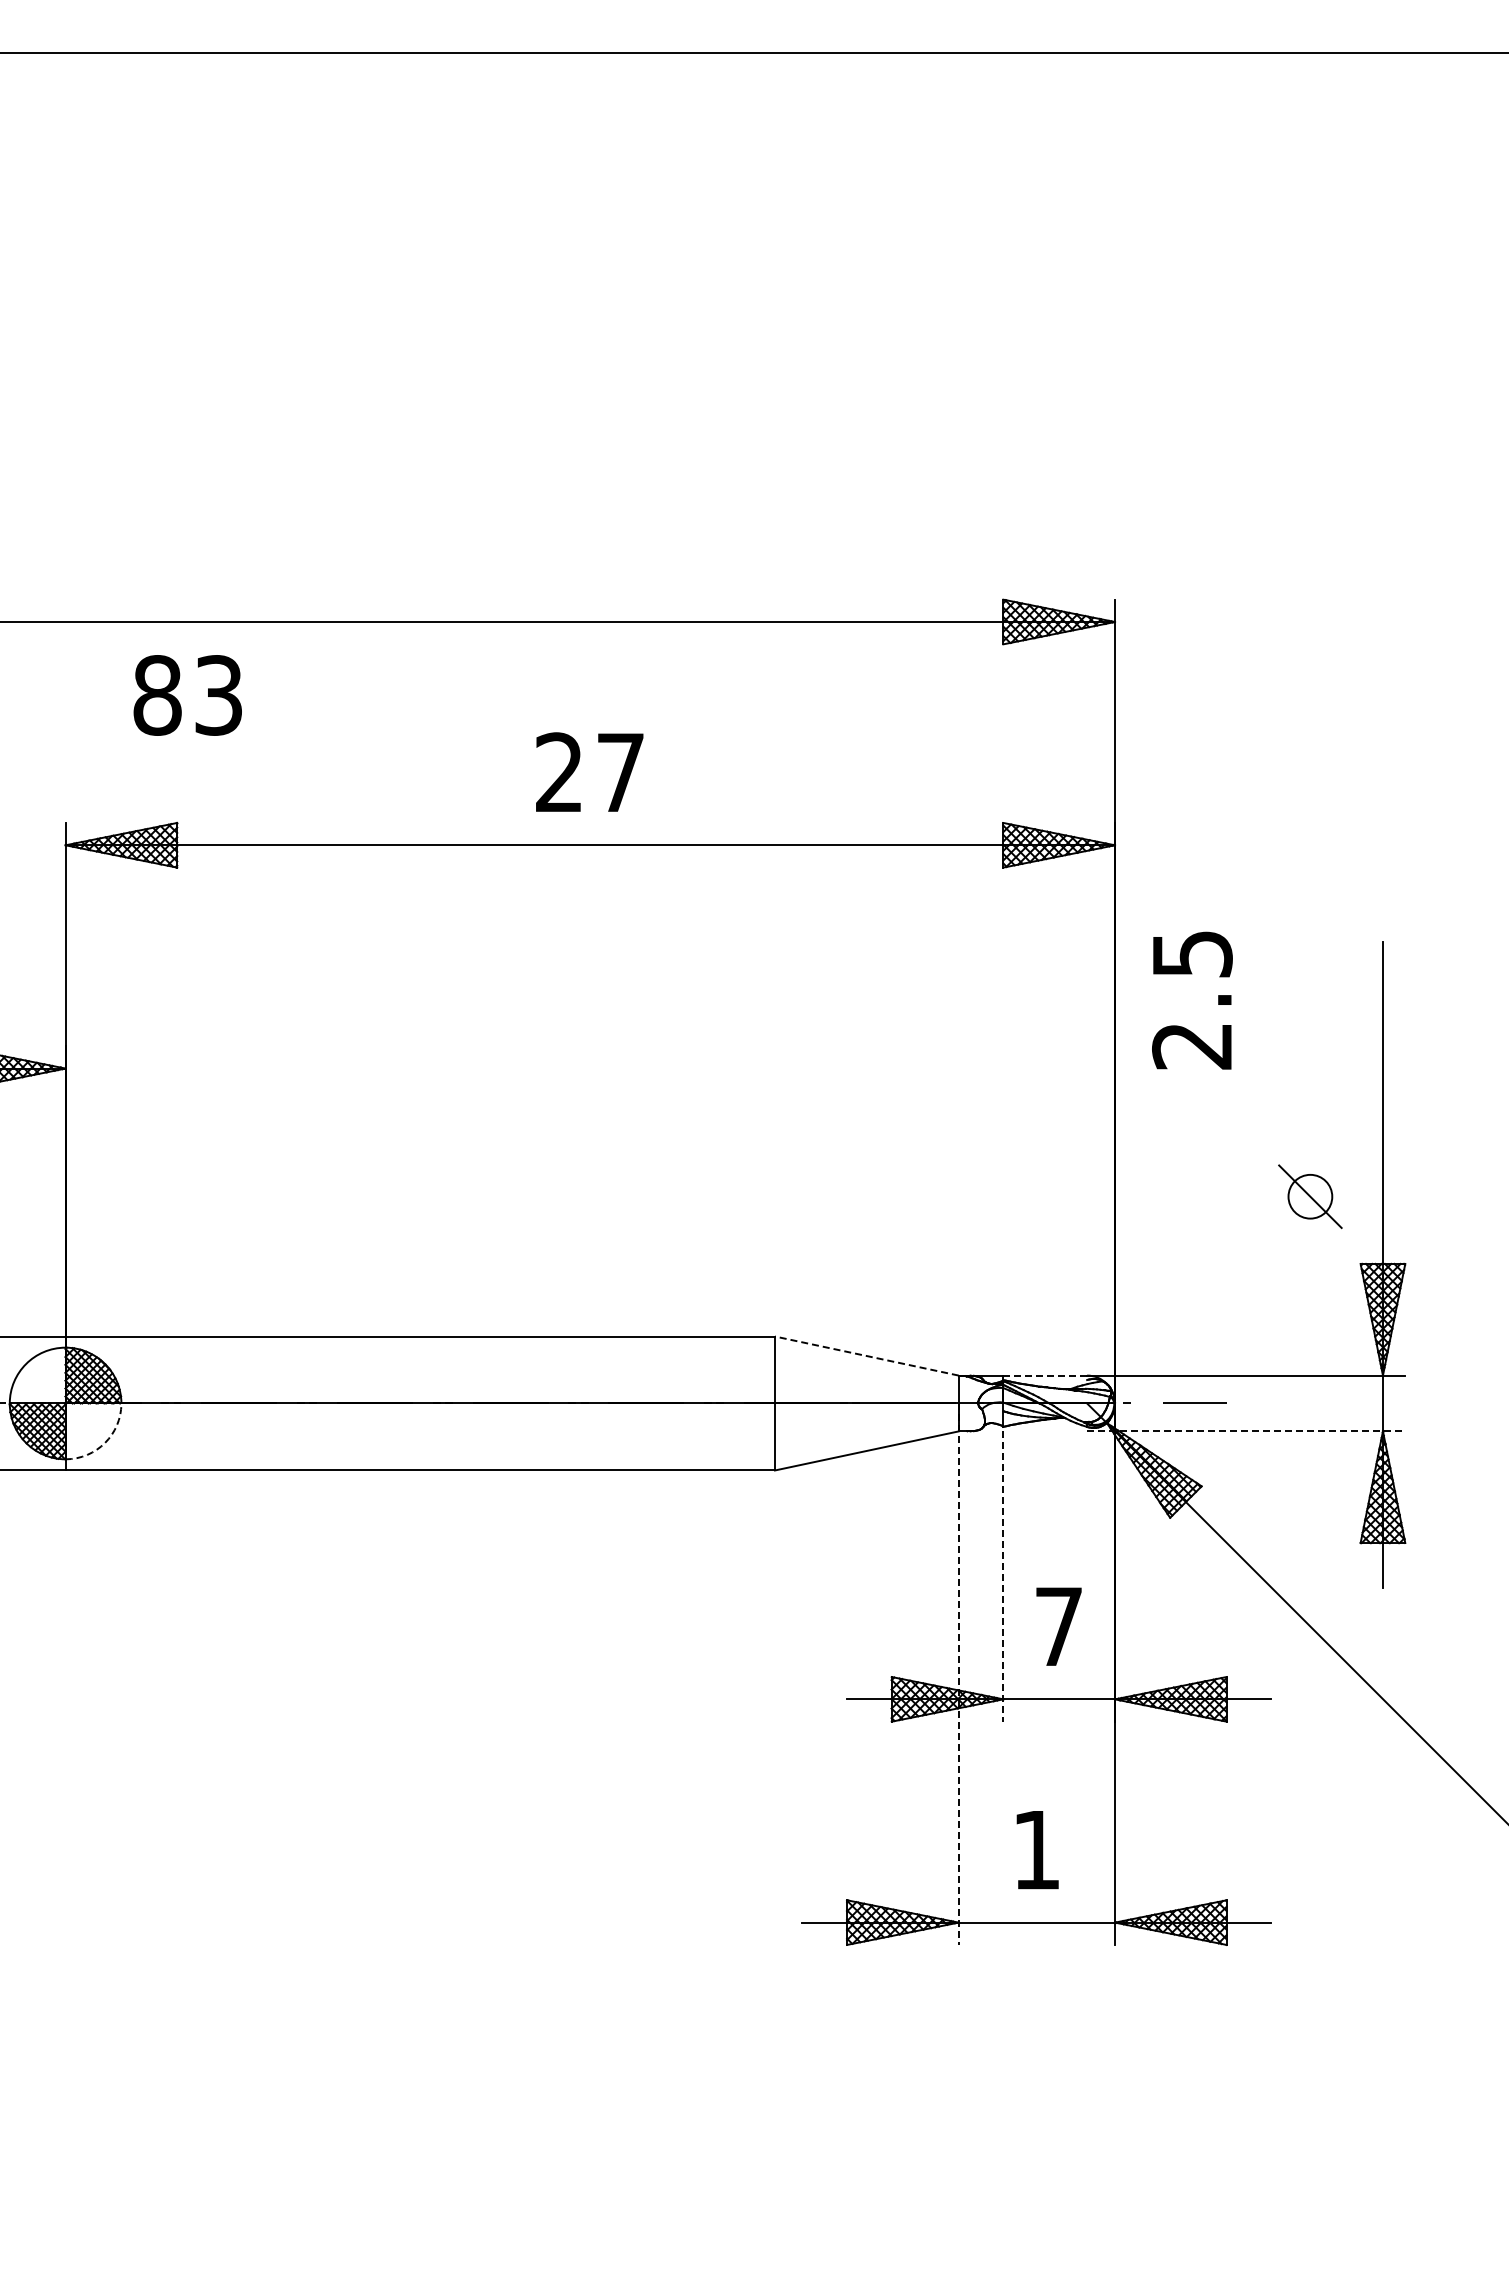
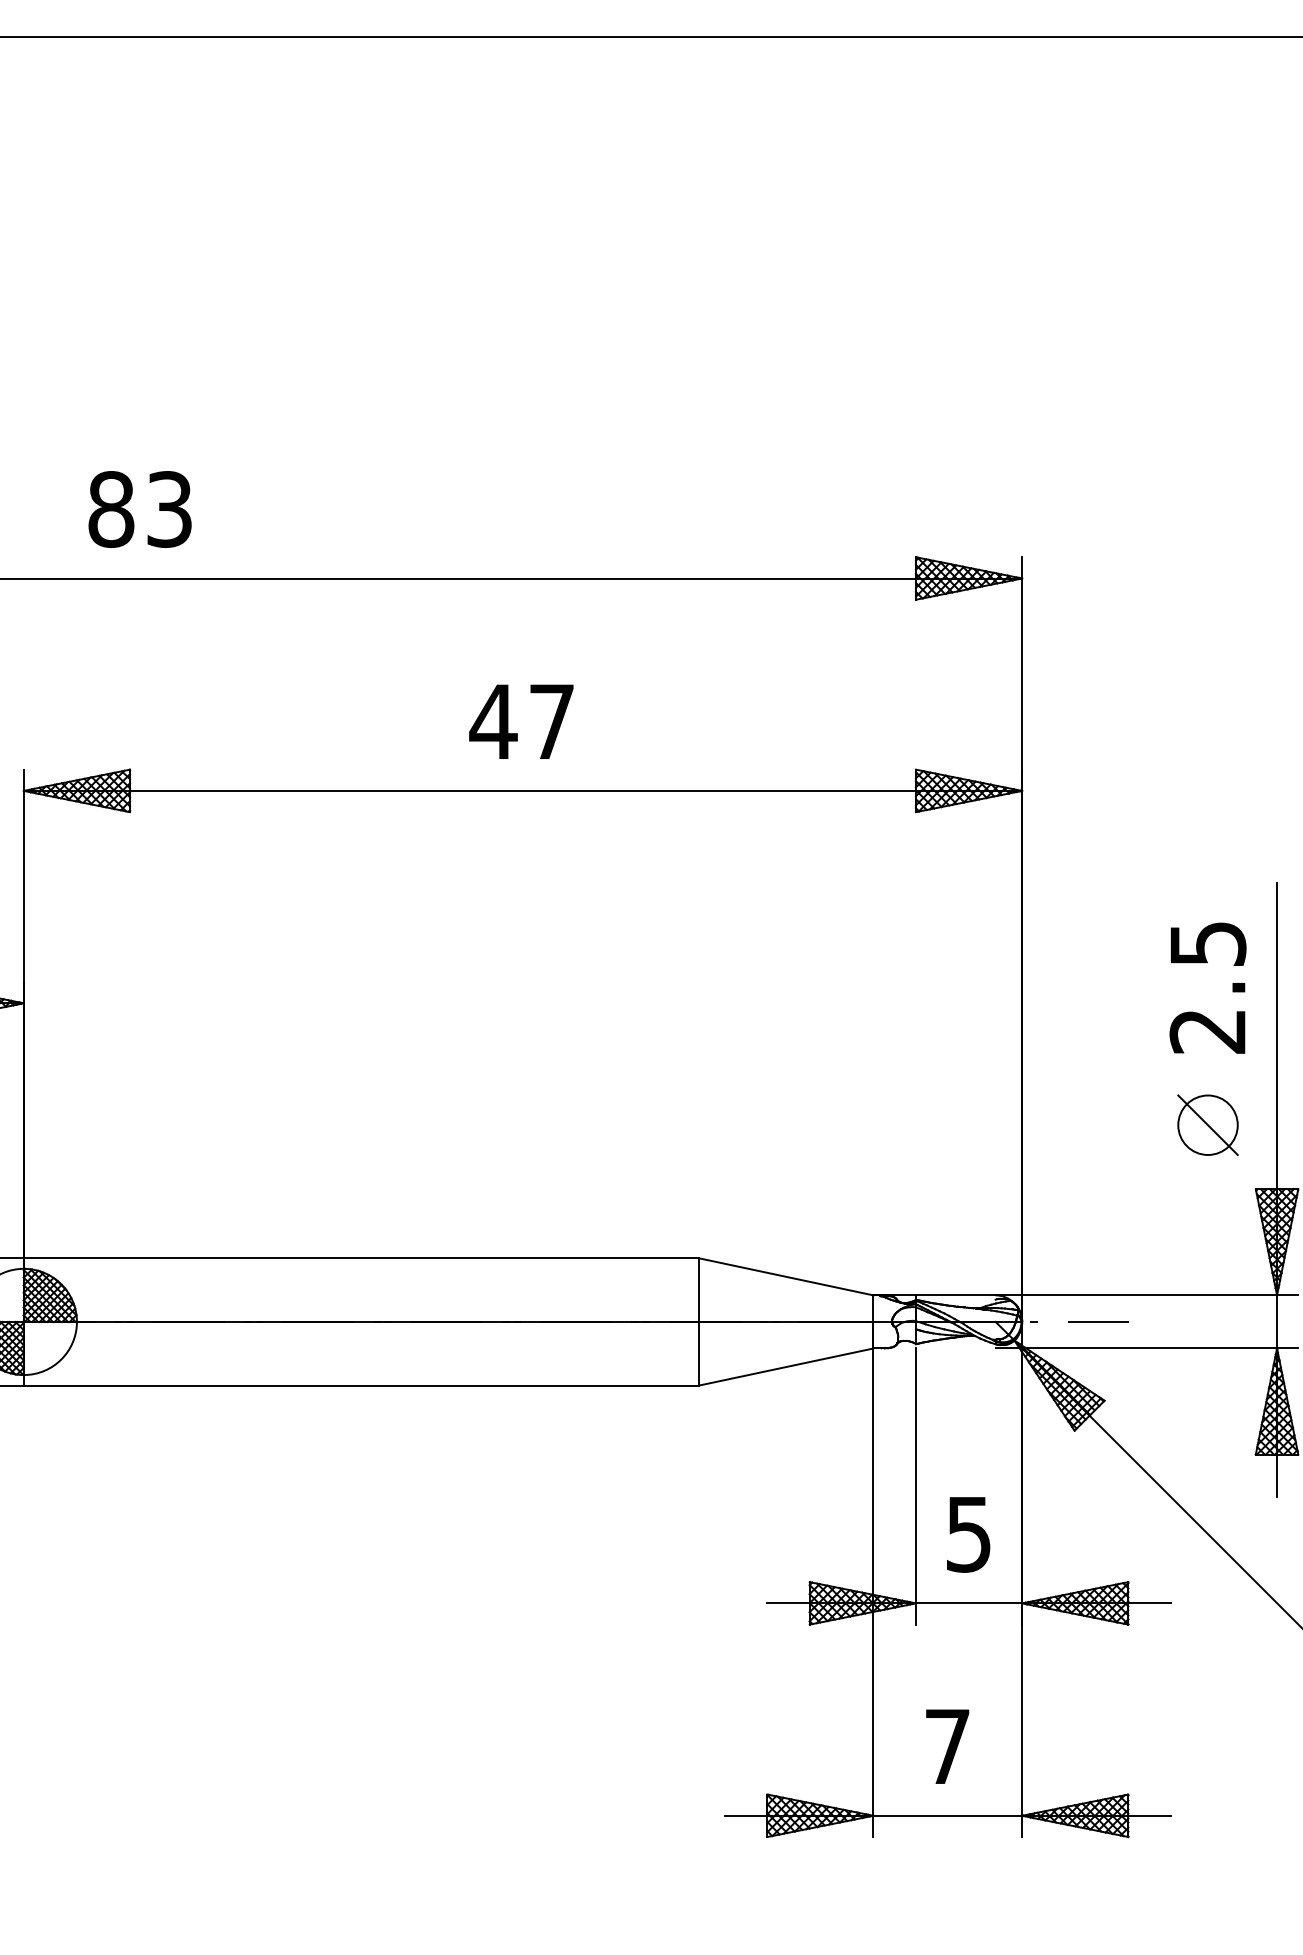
text: (187, 695) -> (139, 509), moved
text: (558, 771) -> (492, 720), 27 -> 47
text: (1192, 1000) -> (1208, 988), moved
circle: (1310, 1196) -> (1208, 1125), size x1.43
line: (866, 1356) -> (785, 1277), dashed -> solid
line: (1045, 1375) -> (956, 1295), dashed -> solid
line: (1246, 1431) -> (1147, 1348), dashed -> solid
arc: (105, 1442) -> (61, 1359), dashed -> solid
line: (1003, 1577) -> (916, 1487), dashed -> solid
text: (1058, 1627) -> (968, 1535), 7 -> 5
line: (958, 1674) -> (873, 1579), dashed -> solid
text: (1036, 1850) -> (947, 1747), 1 -> 7

